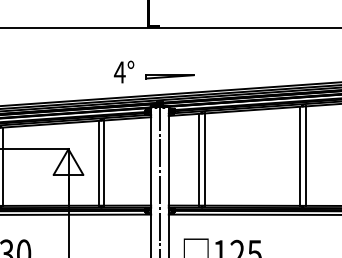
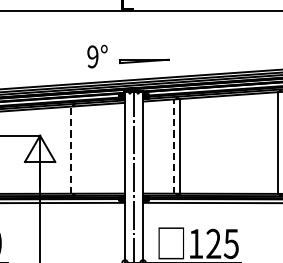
text: (119, 72) -> (92, 56), 4° -> 9°
line: (199, 159) -> (174, 146), solid -> dashed
line: (104, 162) -> (77, 149), removed
line: (98, 163) -> (70, 150), solid -> dashed

